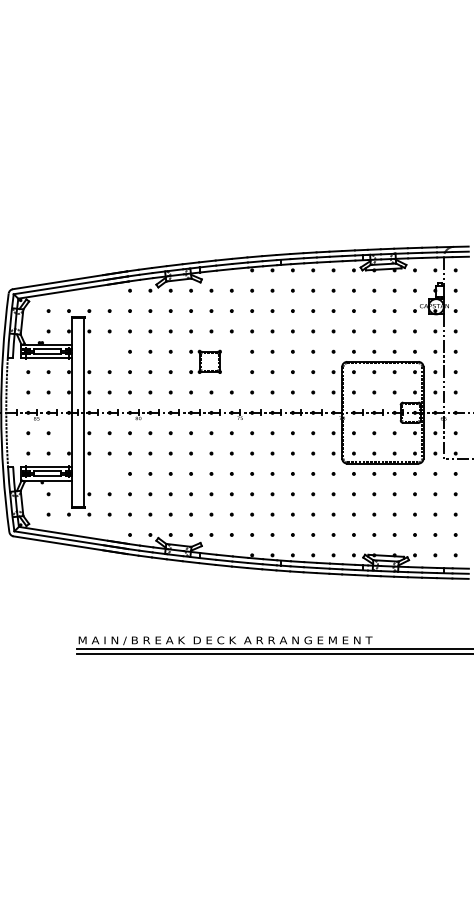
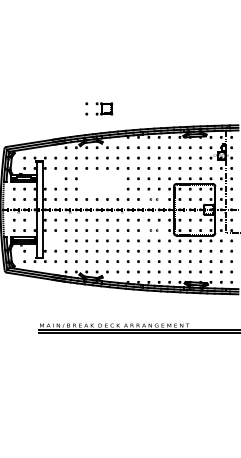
part: (195, 361) -> (99, 108), moved
part: (301, 392) -> (153, 199), size x0.6
part: (301, 453) -> (153, 230), size x0.6

